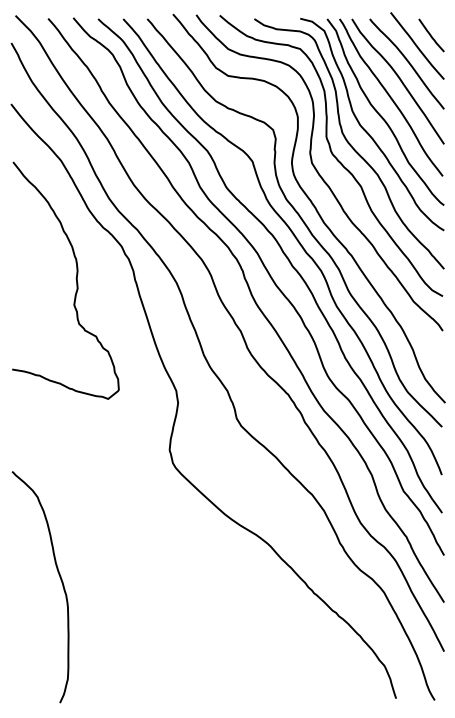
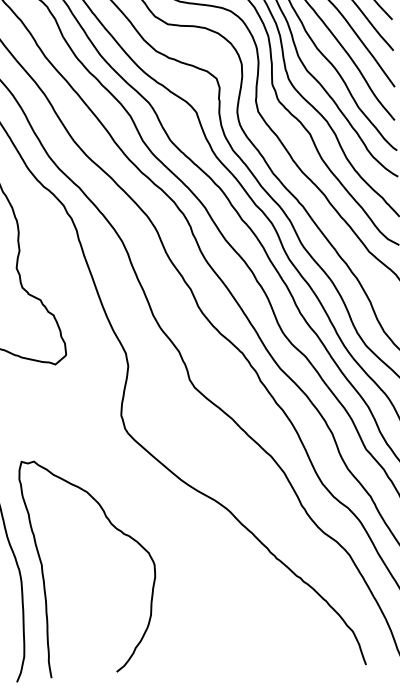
curve: (89, 595) -> (43, 569), added

